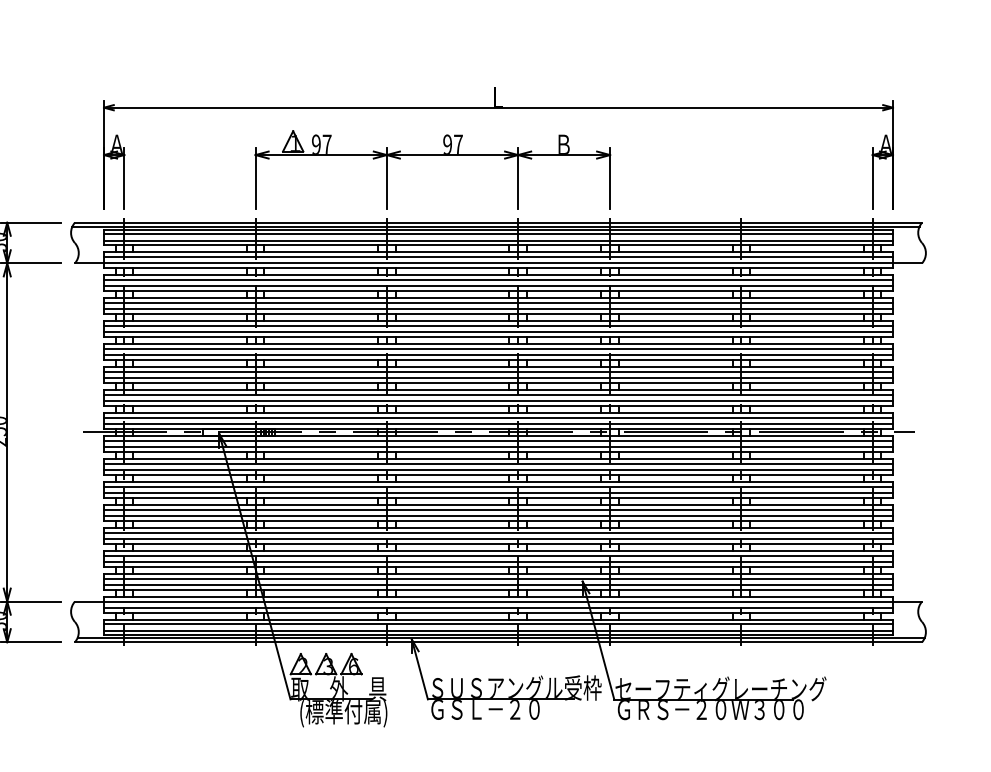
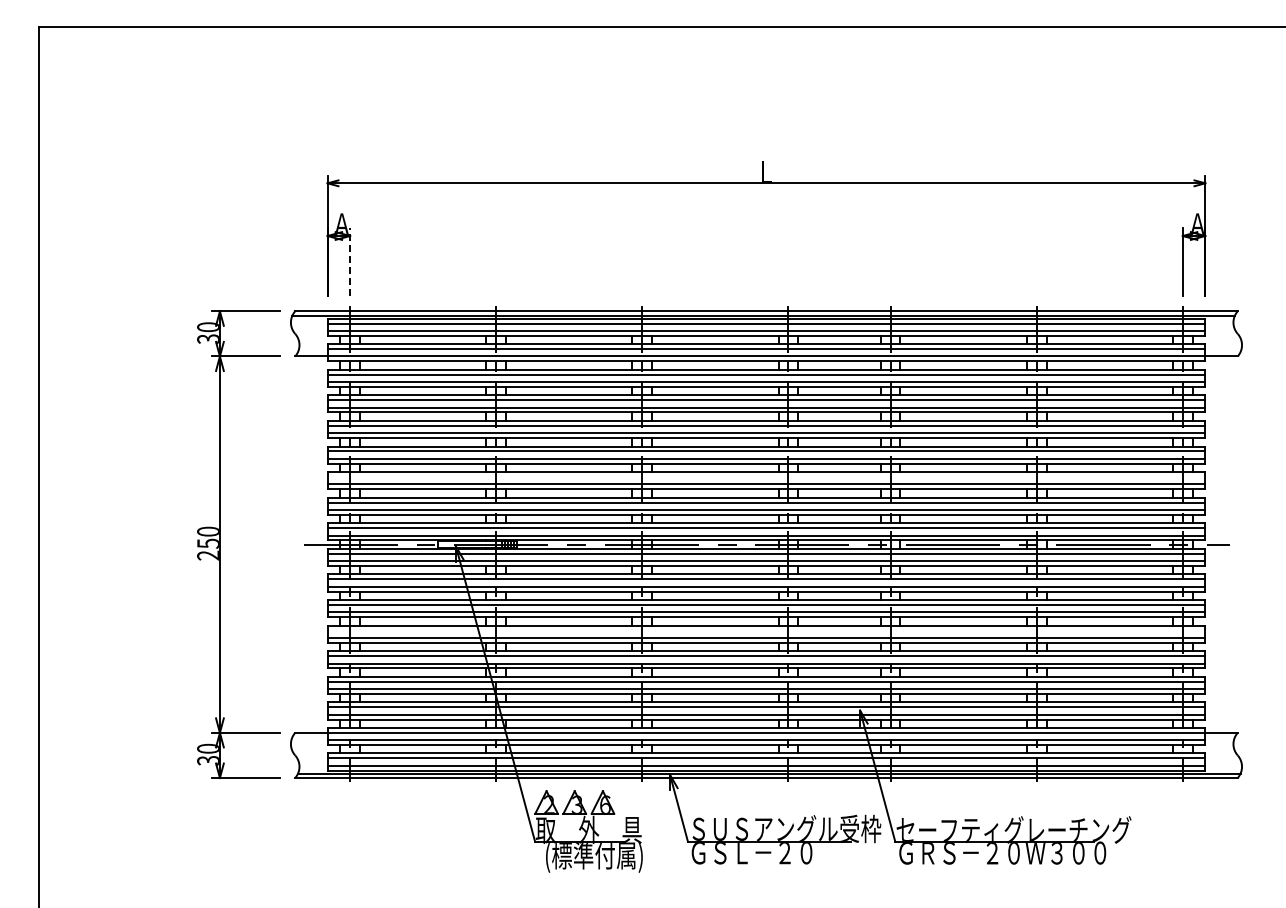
part: (432, 155) -> (693, 236), removed
line: (124, 178) -> (350, 262), solid -> dashed
line: (498, 371) -> (766, 476), removed
line: (498, 509) -> (766, 630), removed

